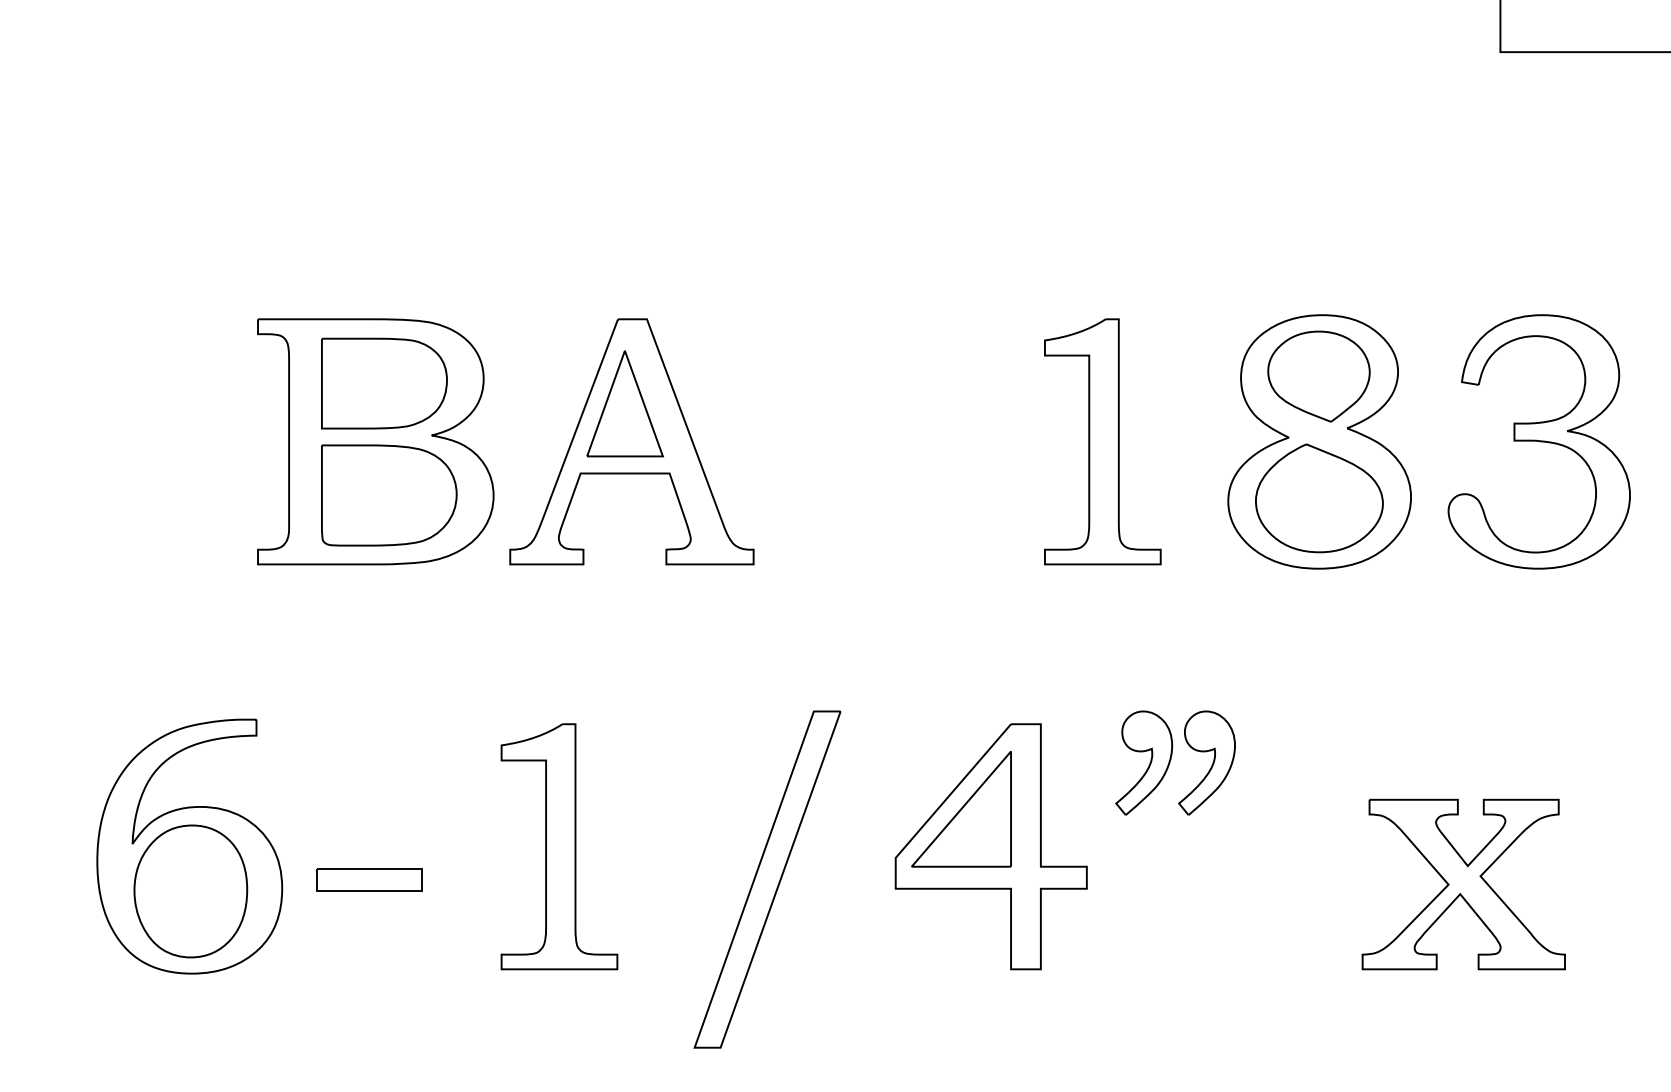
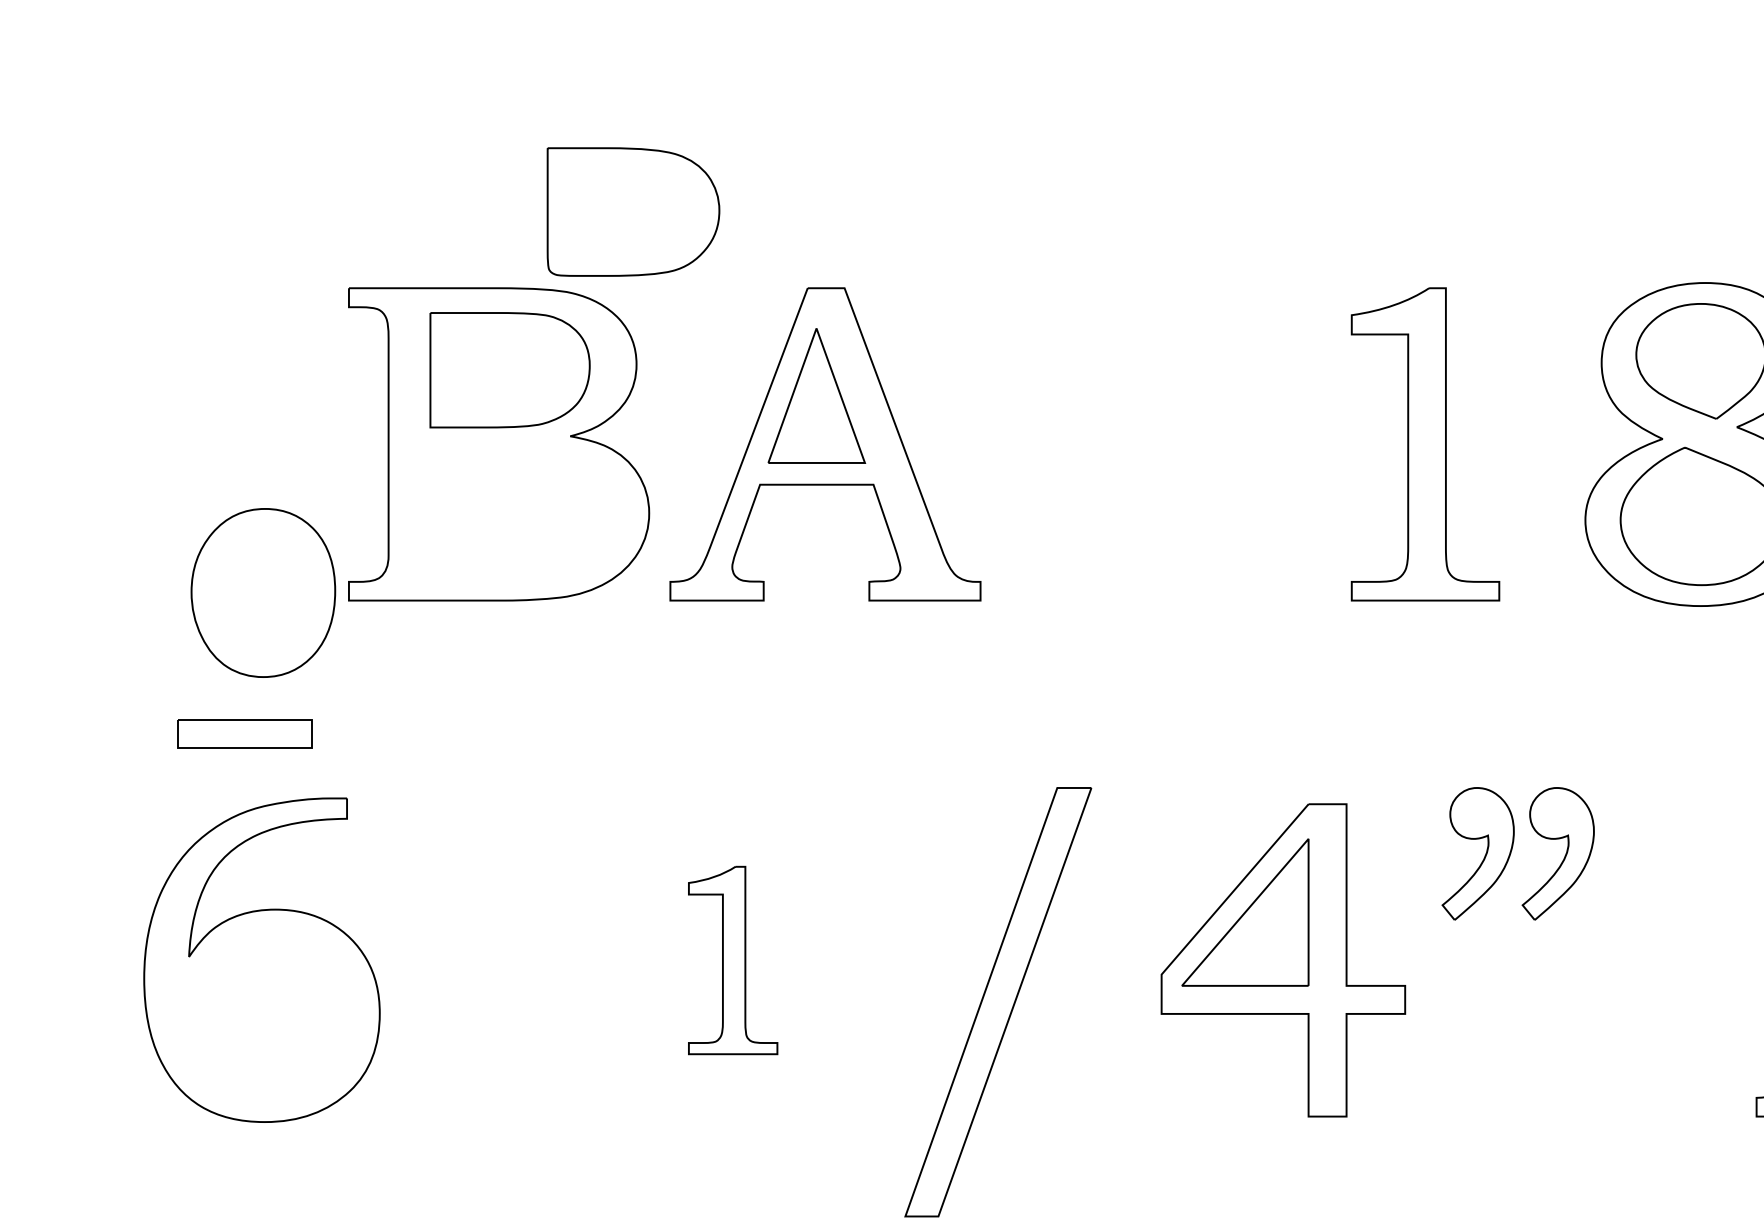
part: (389, 495) -> (633, 212), moved
part: (559, 846) -> (733, 960), size x0.6
part: (369, 879) -> (245, 733), moved
part: (190, 891) -> (262, 593), moved

